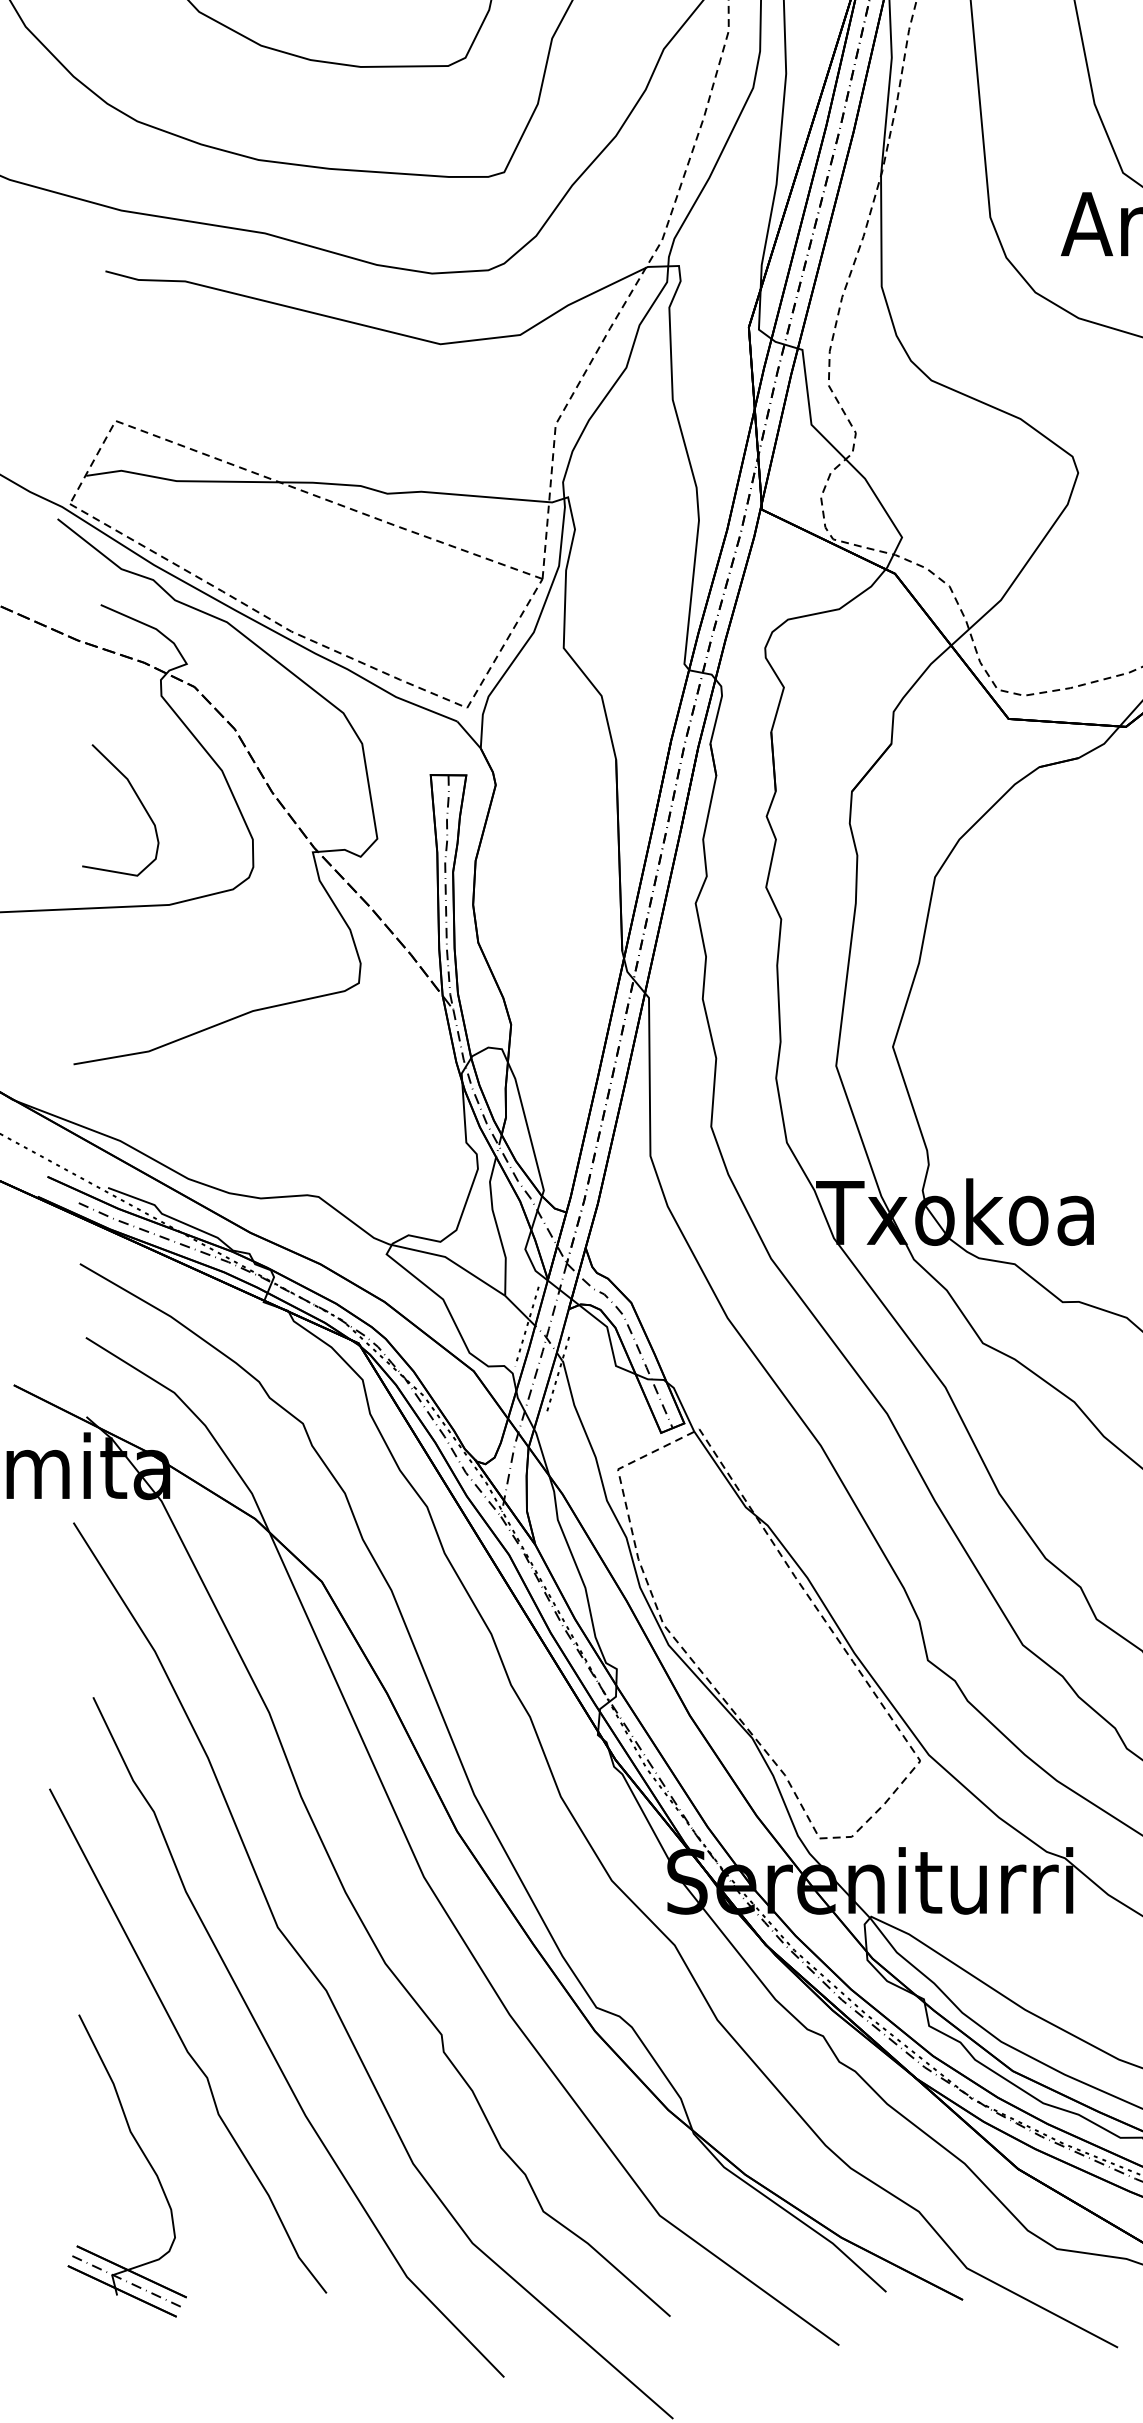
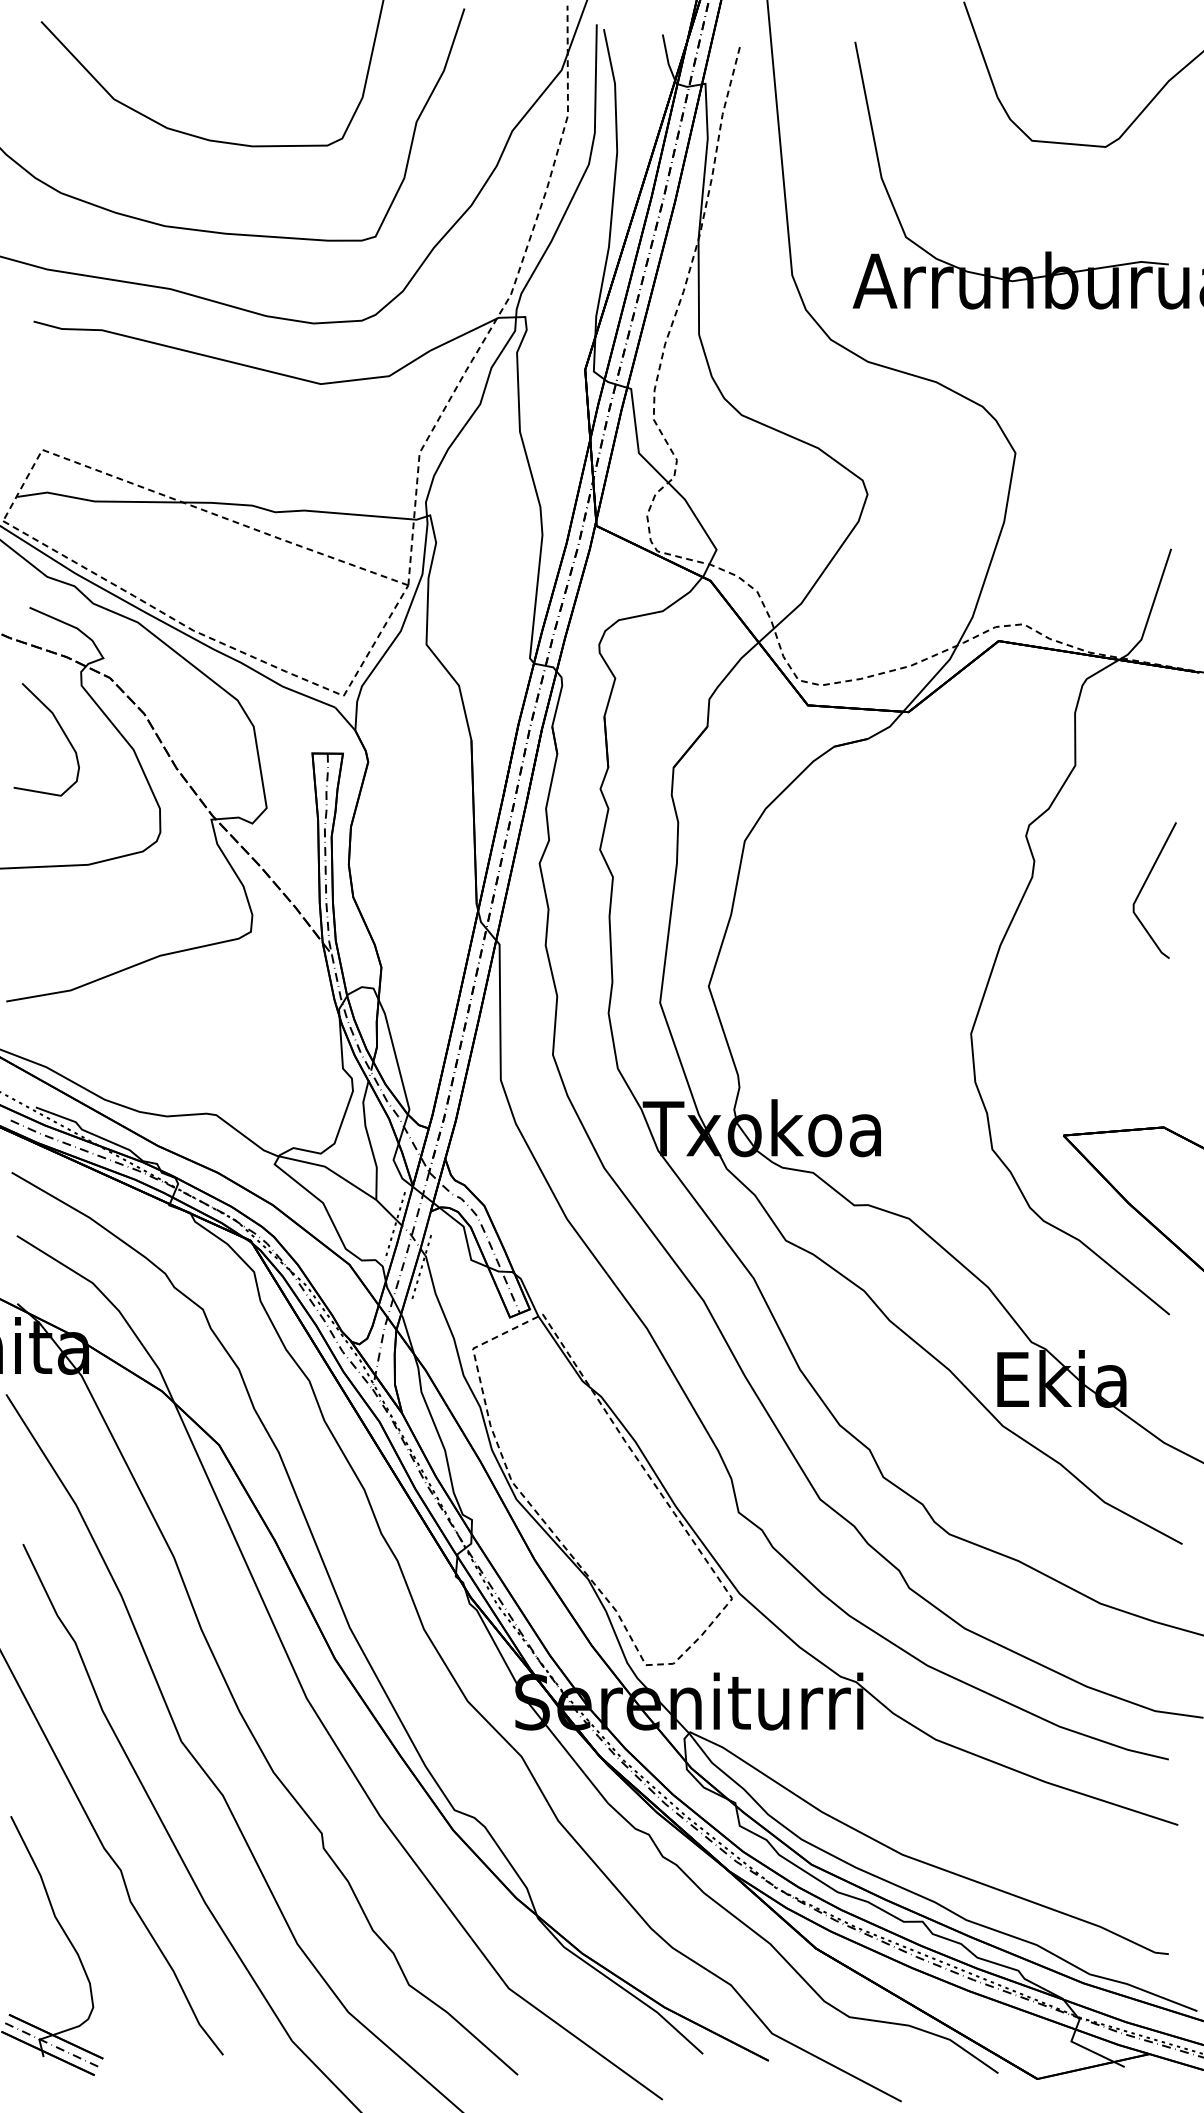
curve: (137, 799) -> (61, 730), moved

